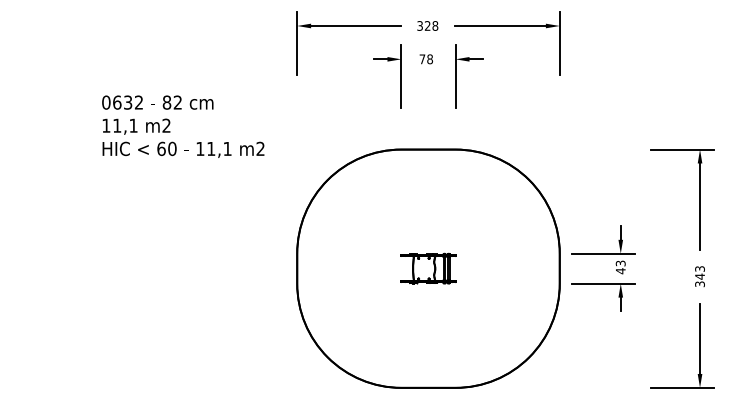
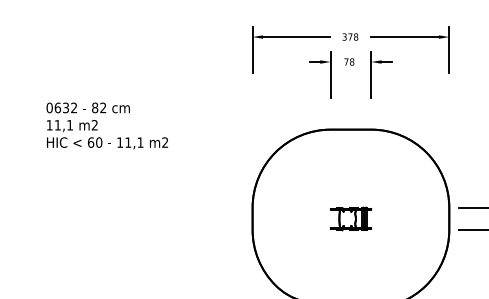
text: (427, 25) -> (350, 36), 328 -> 378
text: (183, 126) -> (107, 125), moved

